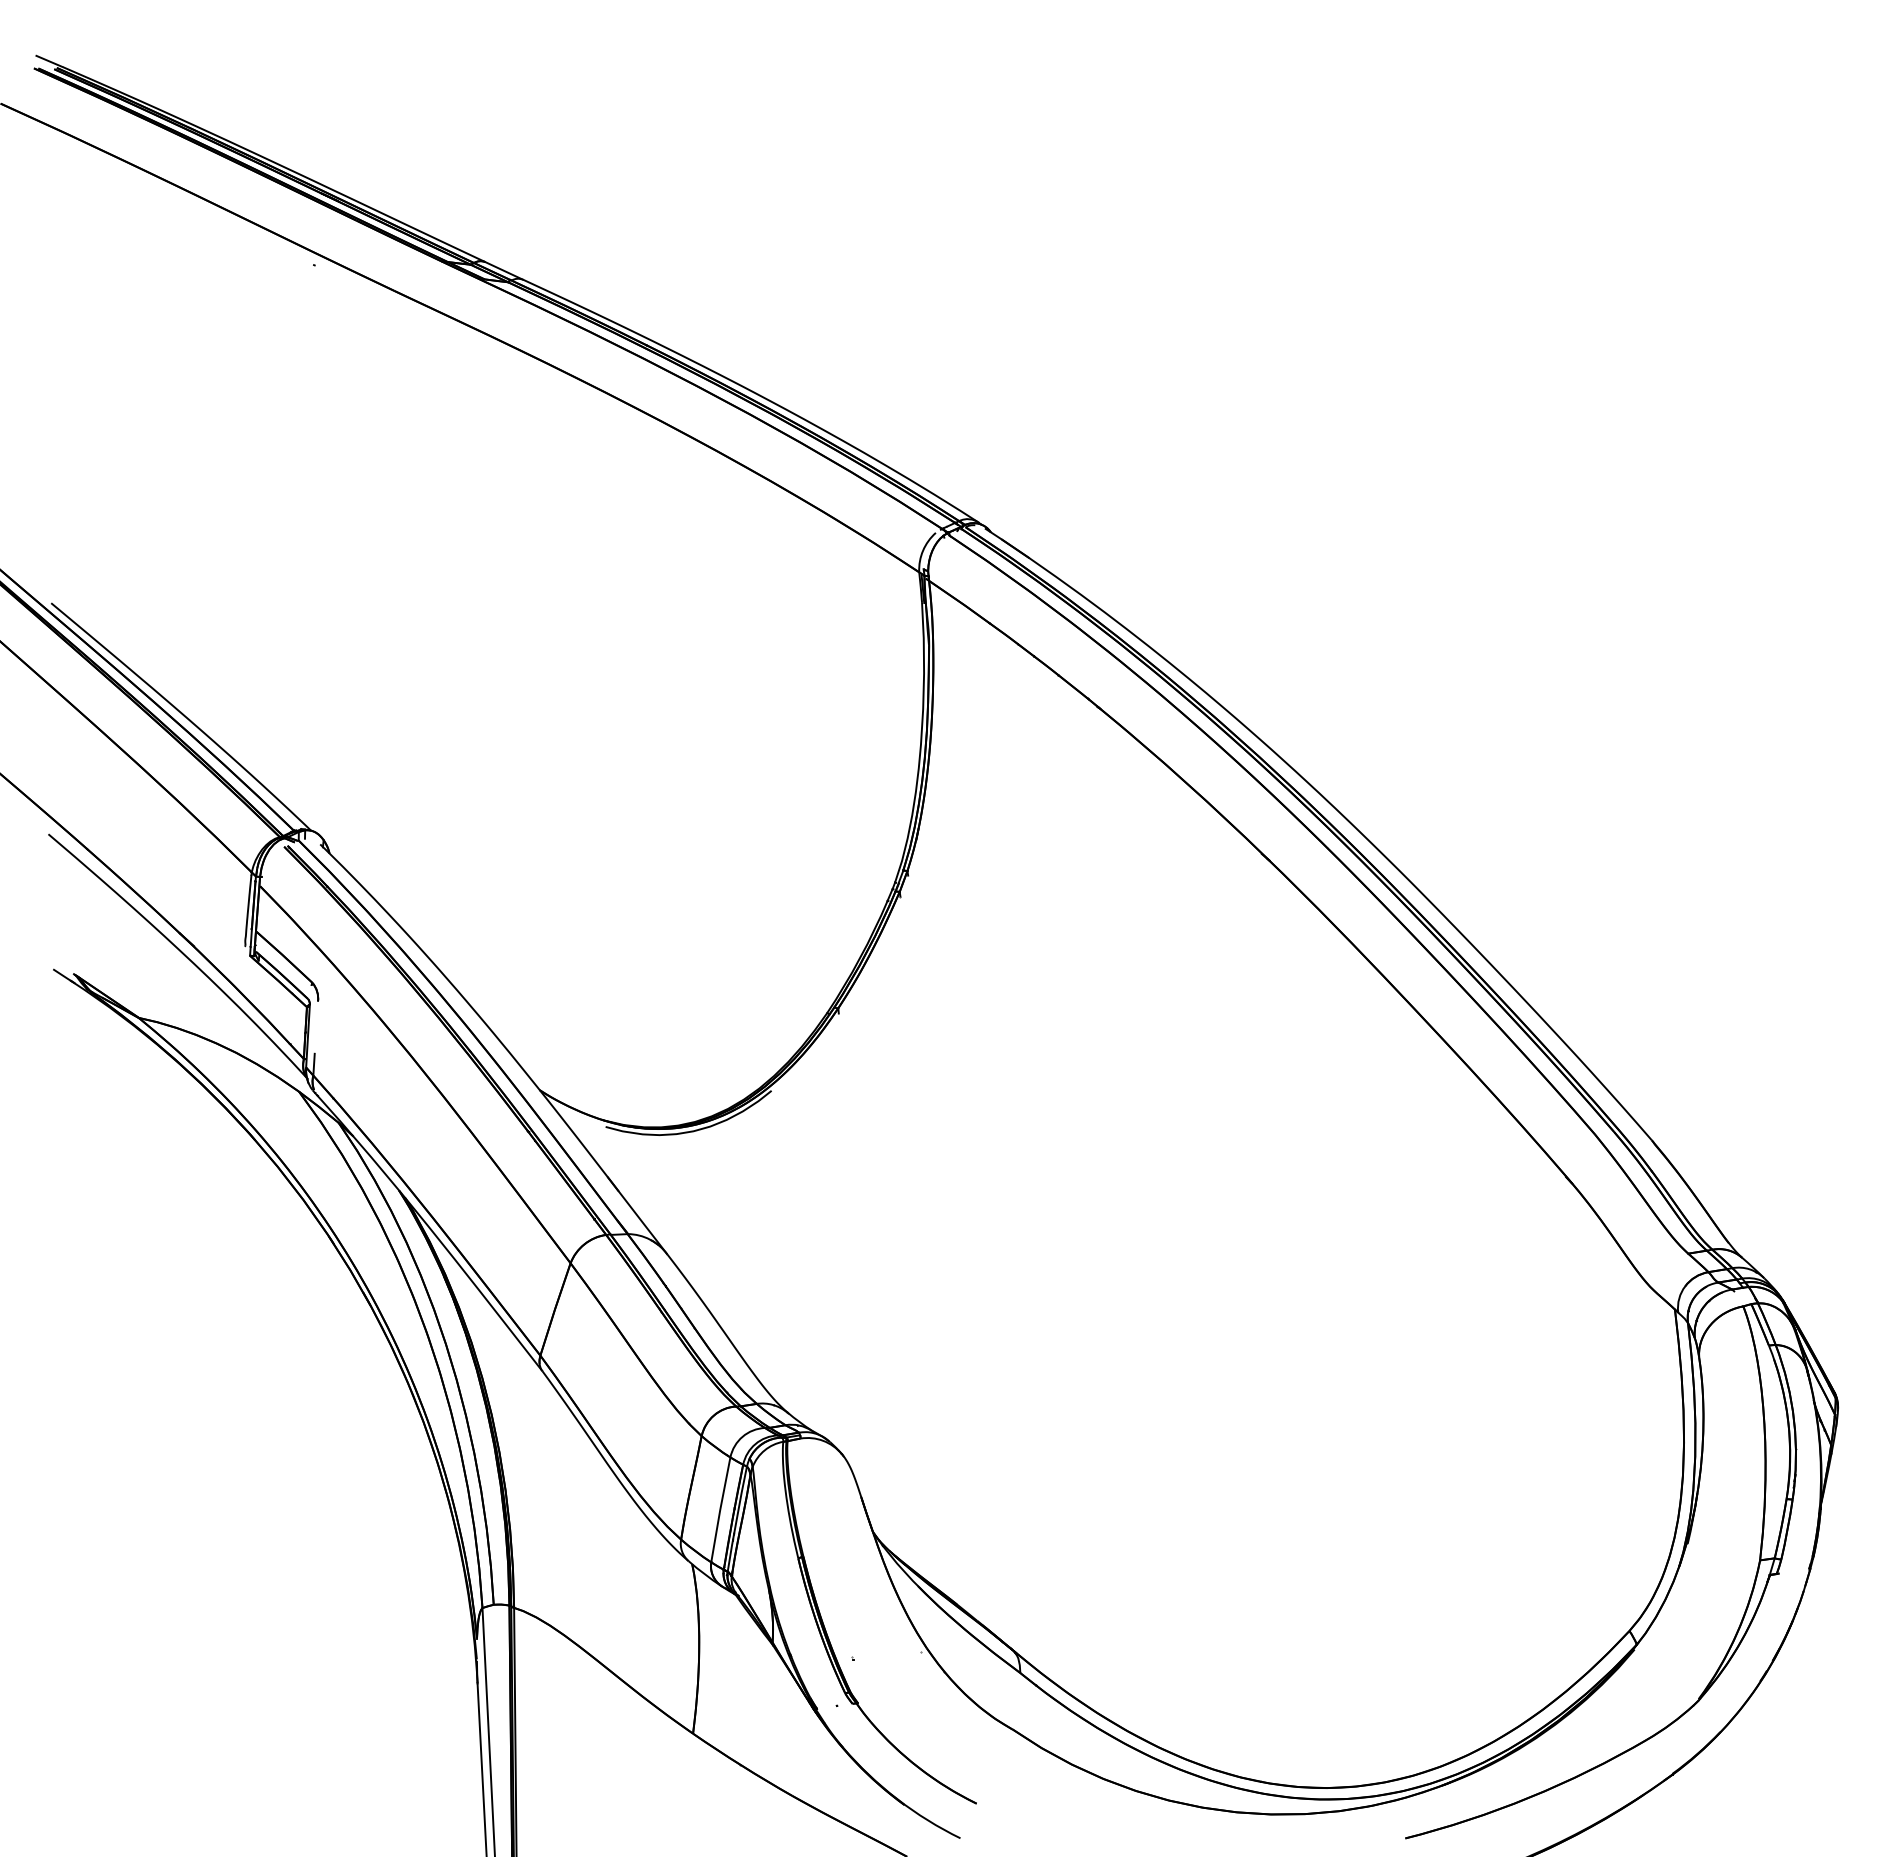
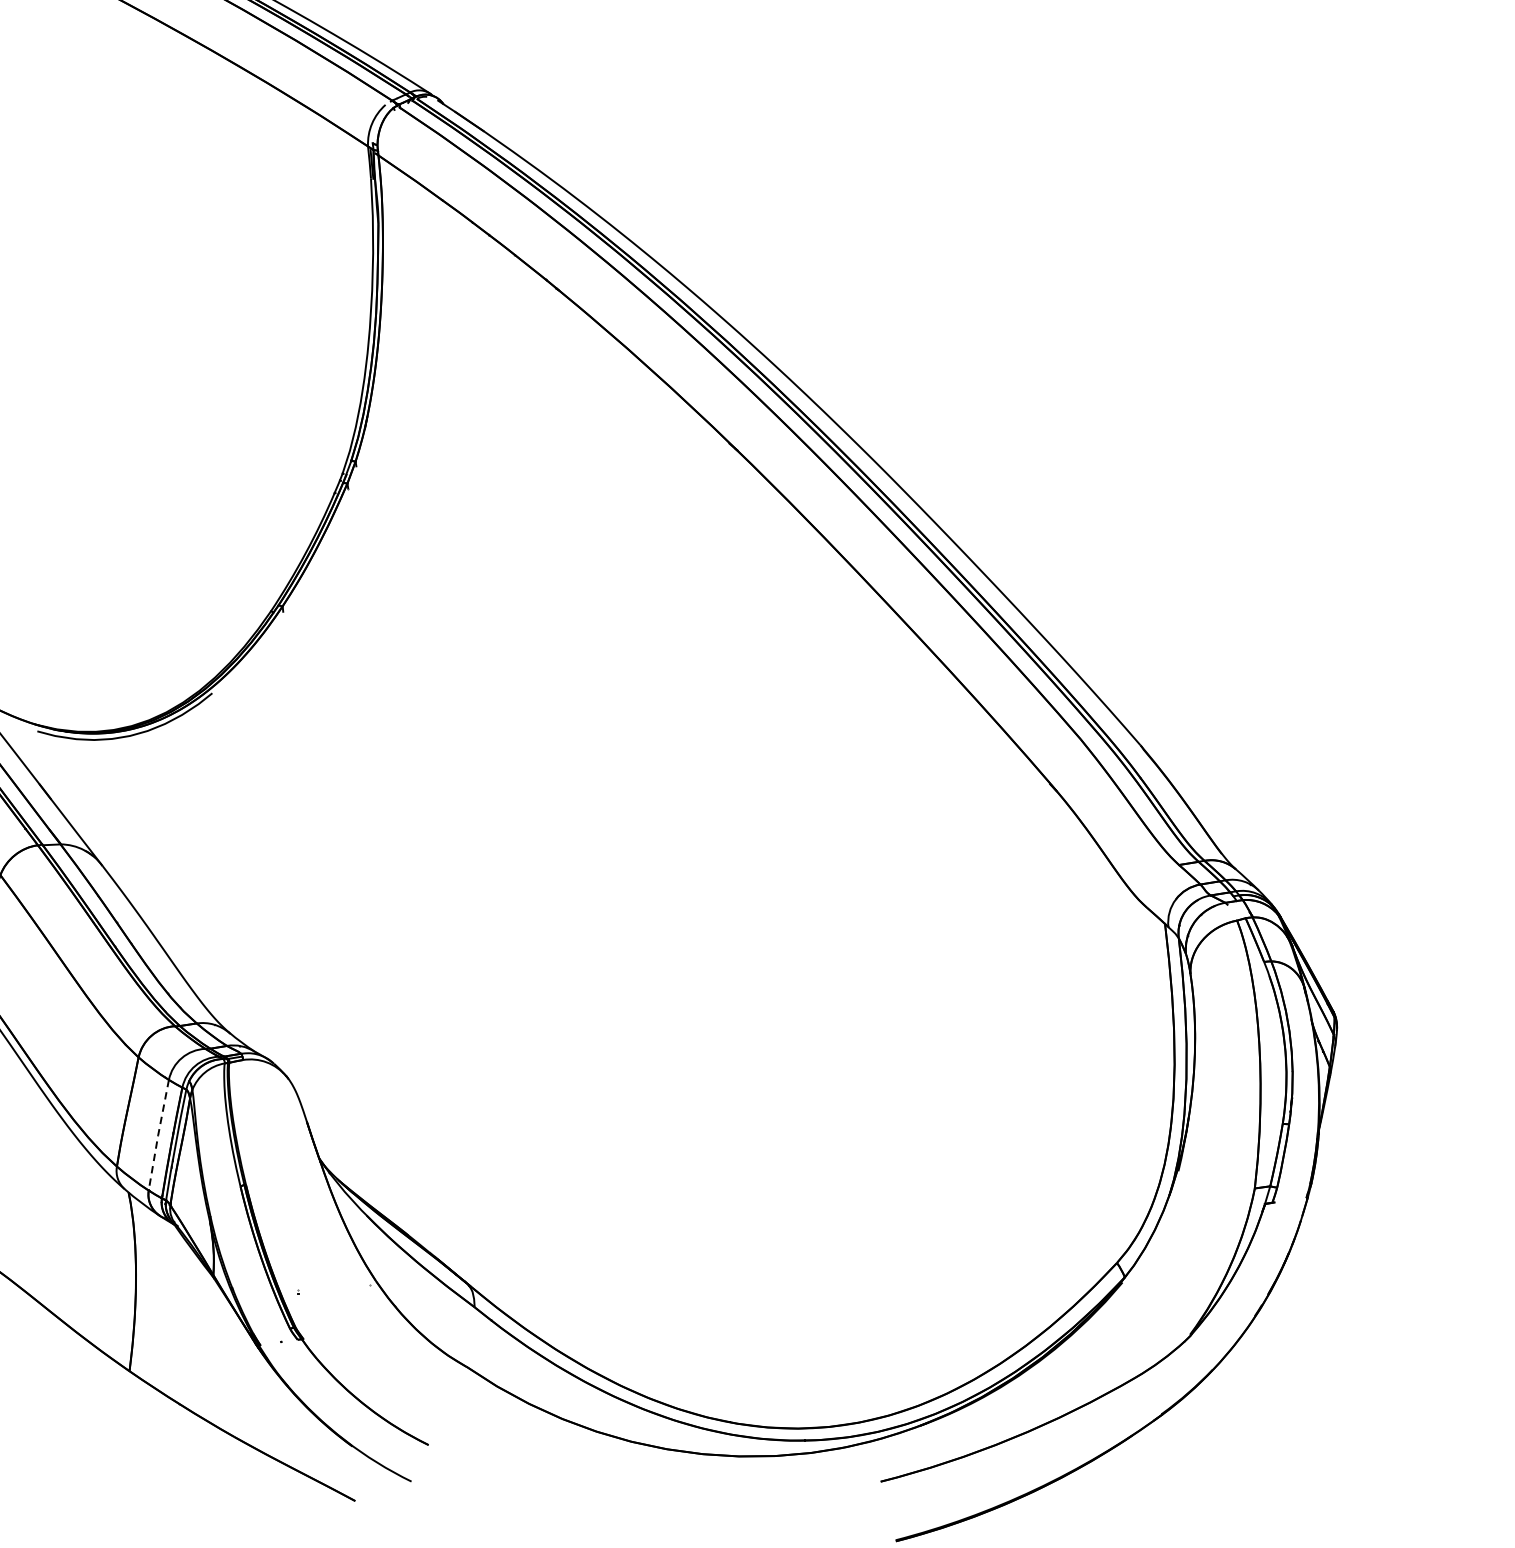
line: (720, 1509) -> (158, 1134), solid -> dashed

